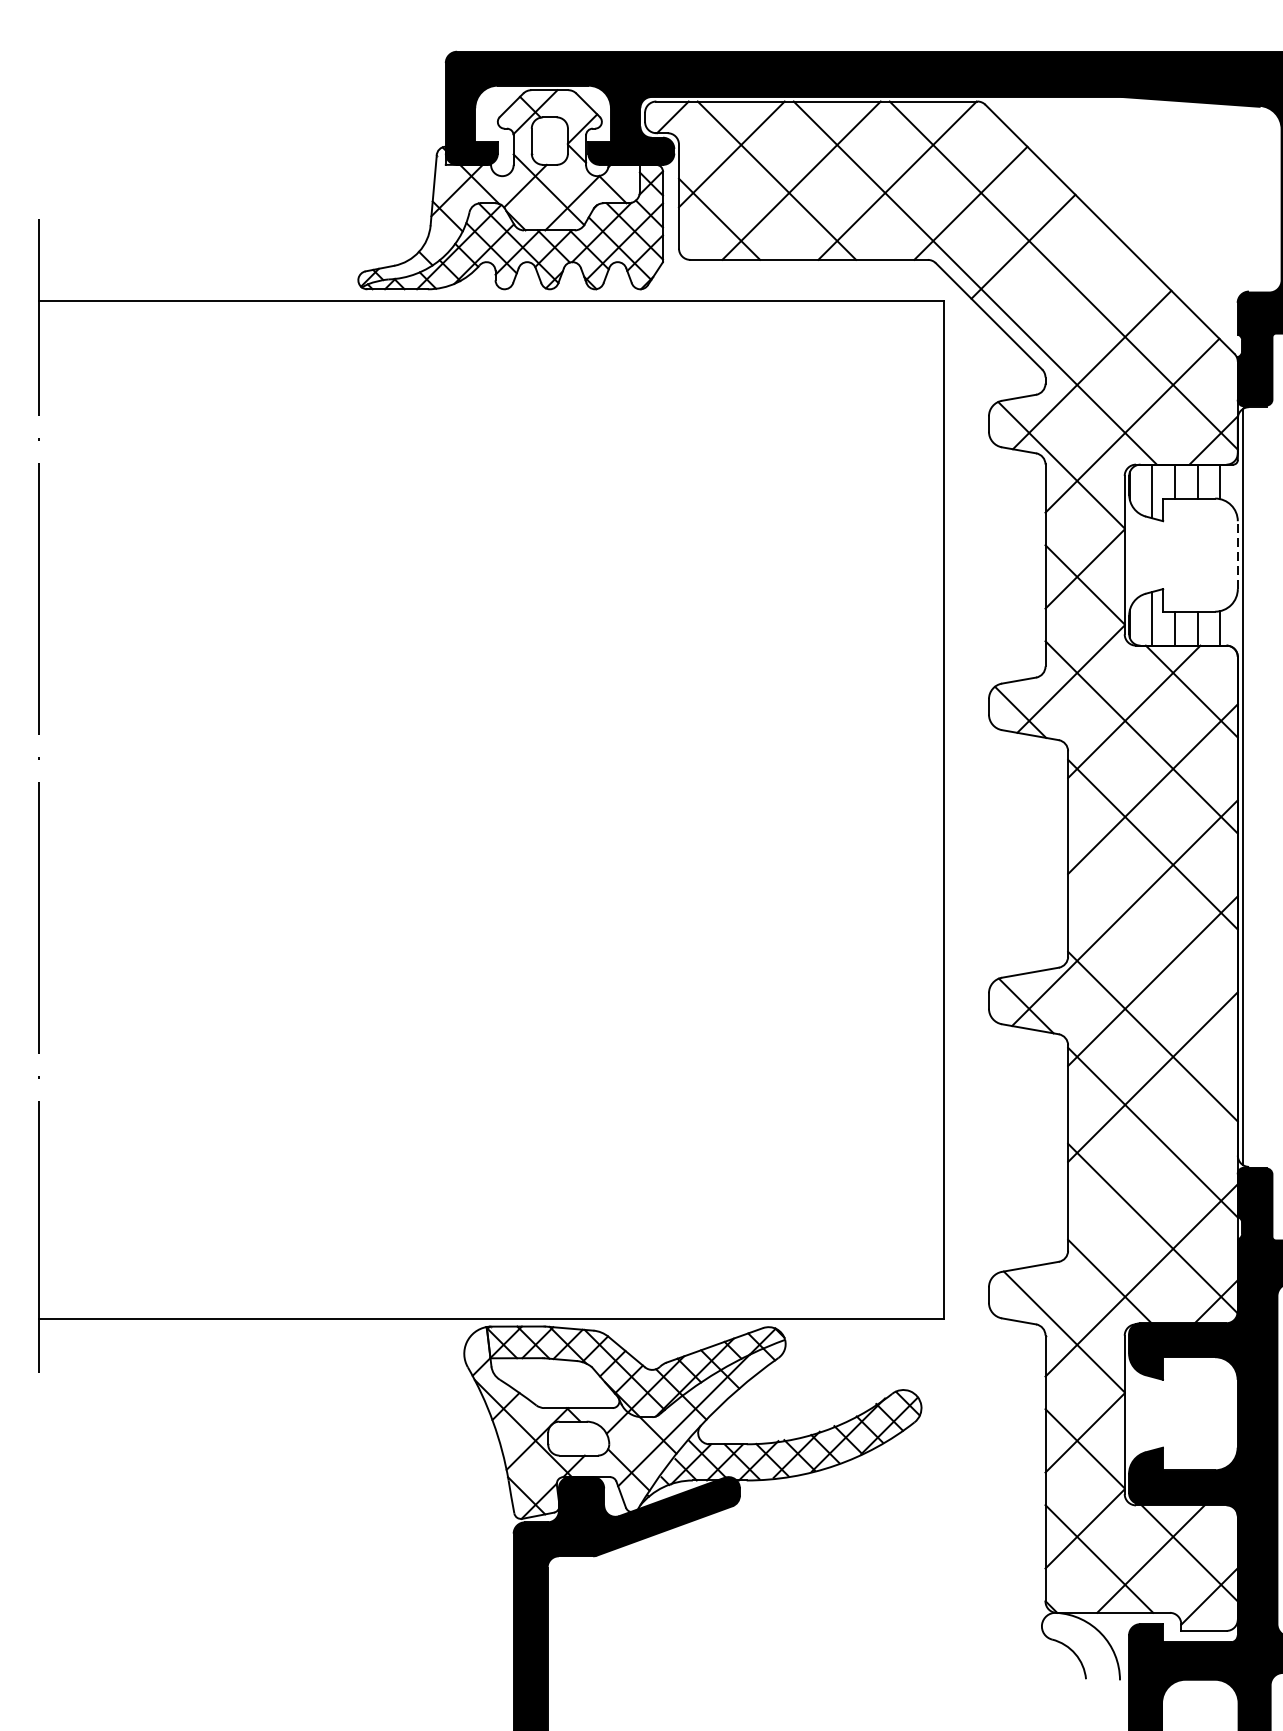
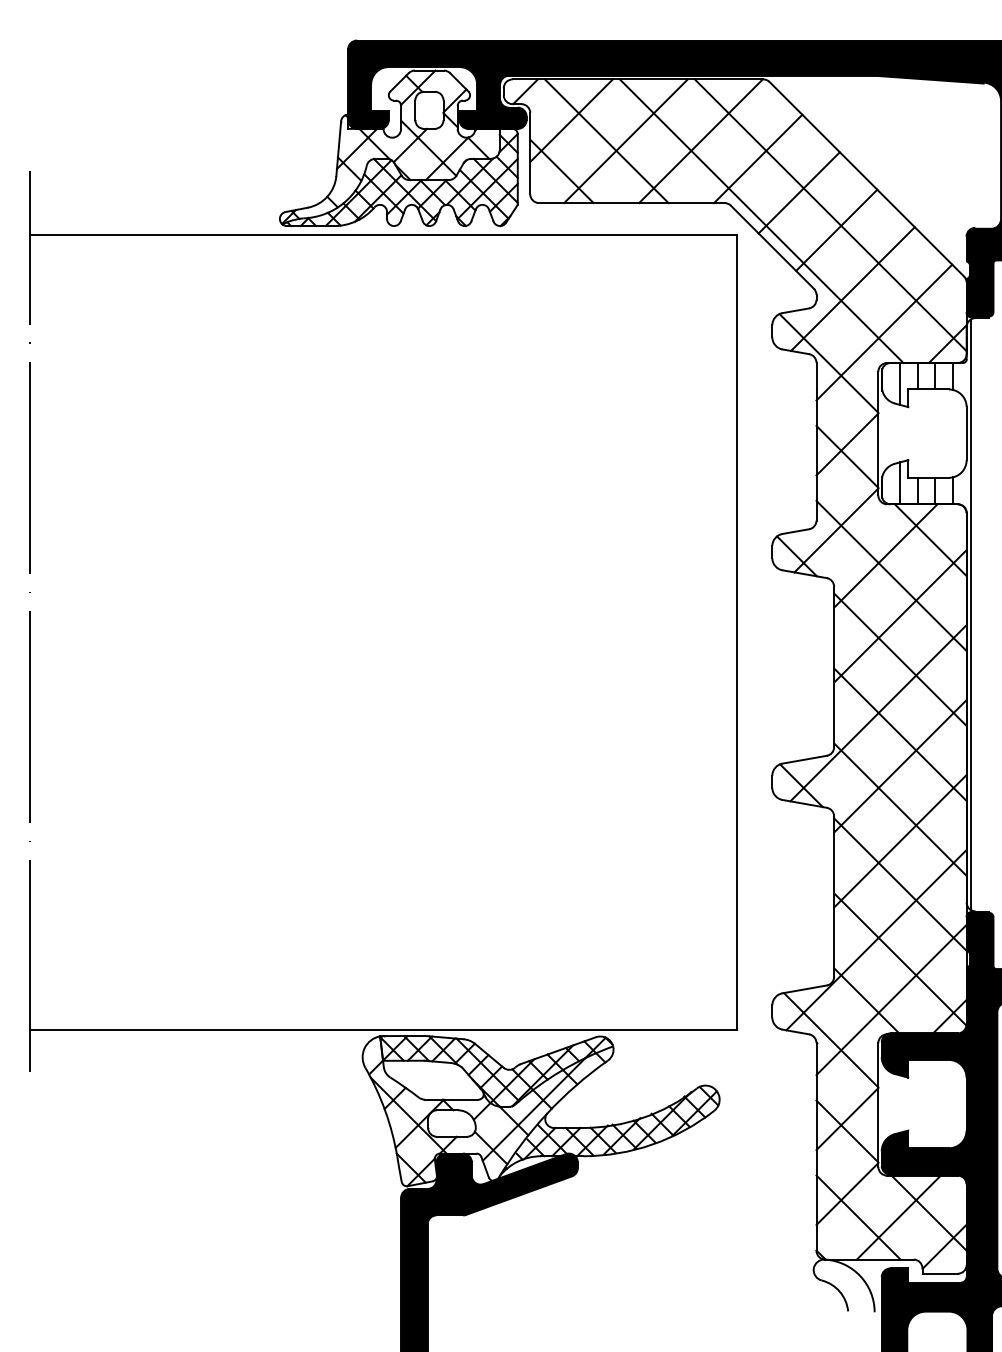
line: (1071, 293) -> (836, 229), added
line: (1237, 554) -> (966, 433), dashed -> solid
line: (1153, 940) -> (900, 734), added
line: (1122, 1202) -> (876, 939), added

